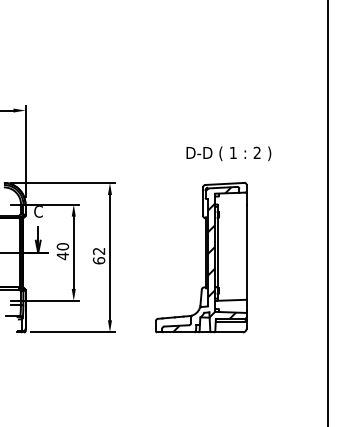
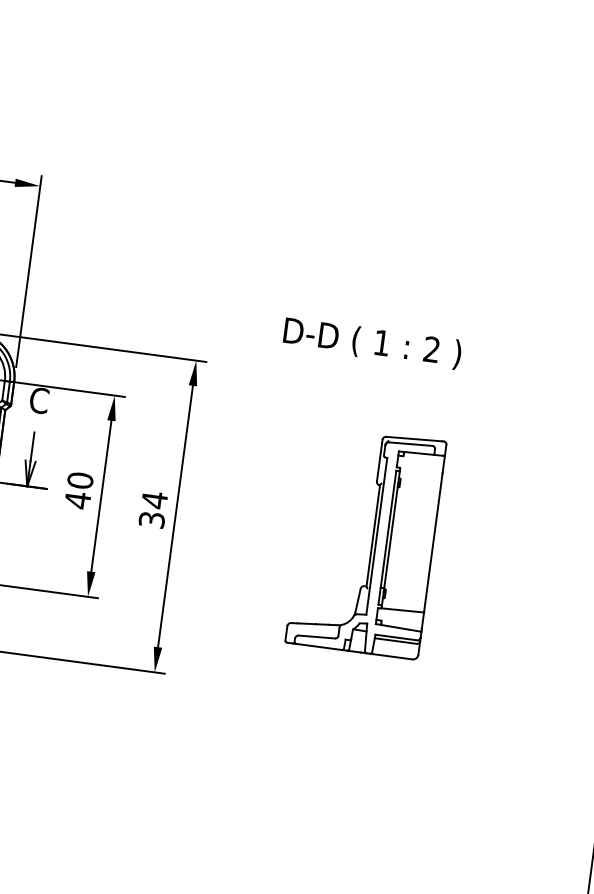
text: (228, 153) -> (371, 342), moved
text: (98, 255) -> (152, 508), 62 -> 34
part: (201, 257) -> (366, 541), size x0.7

